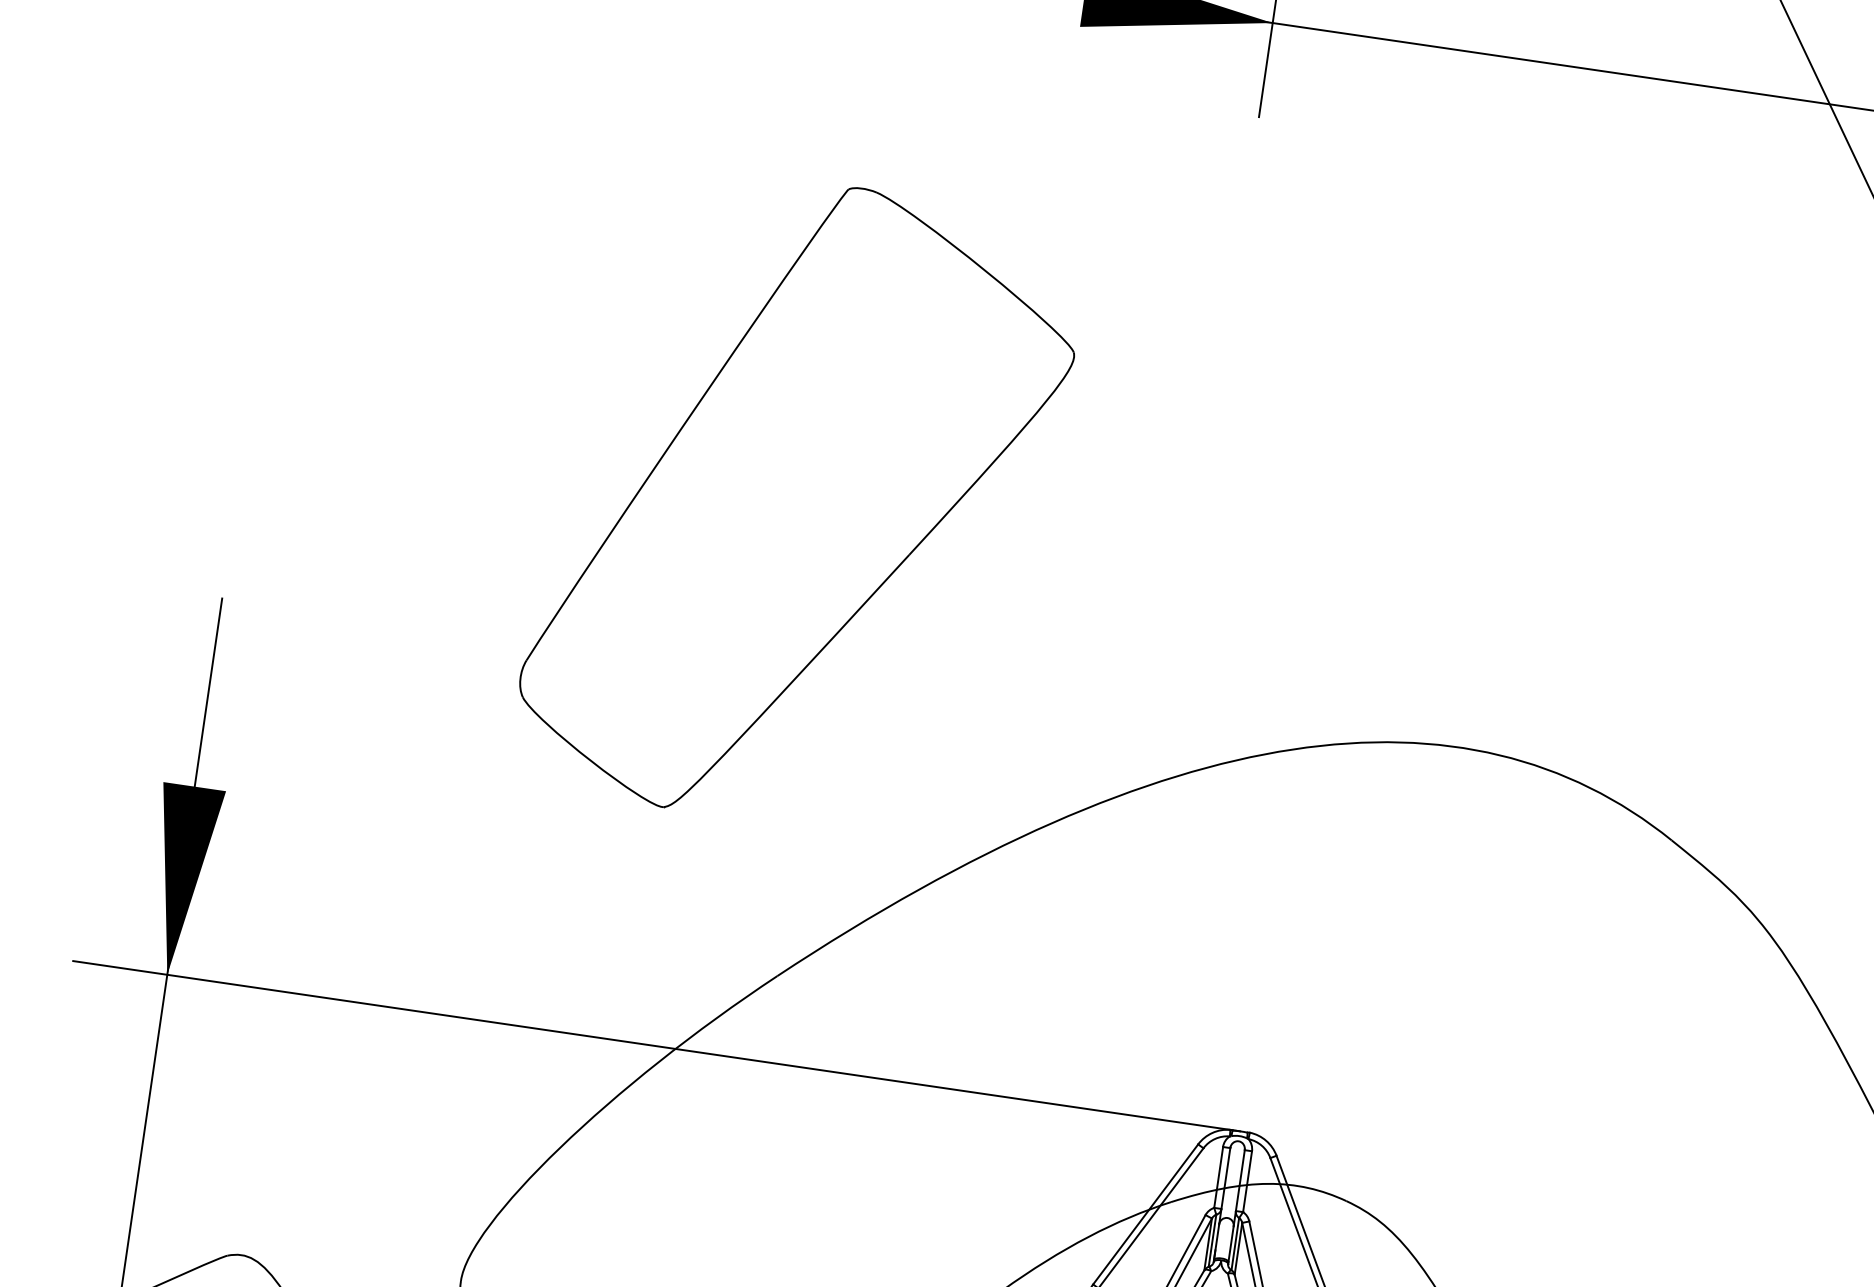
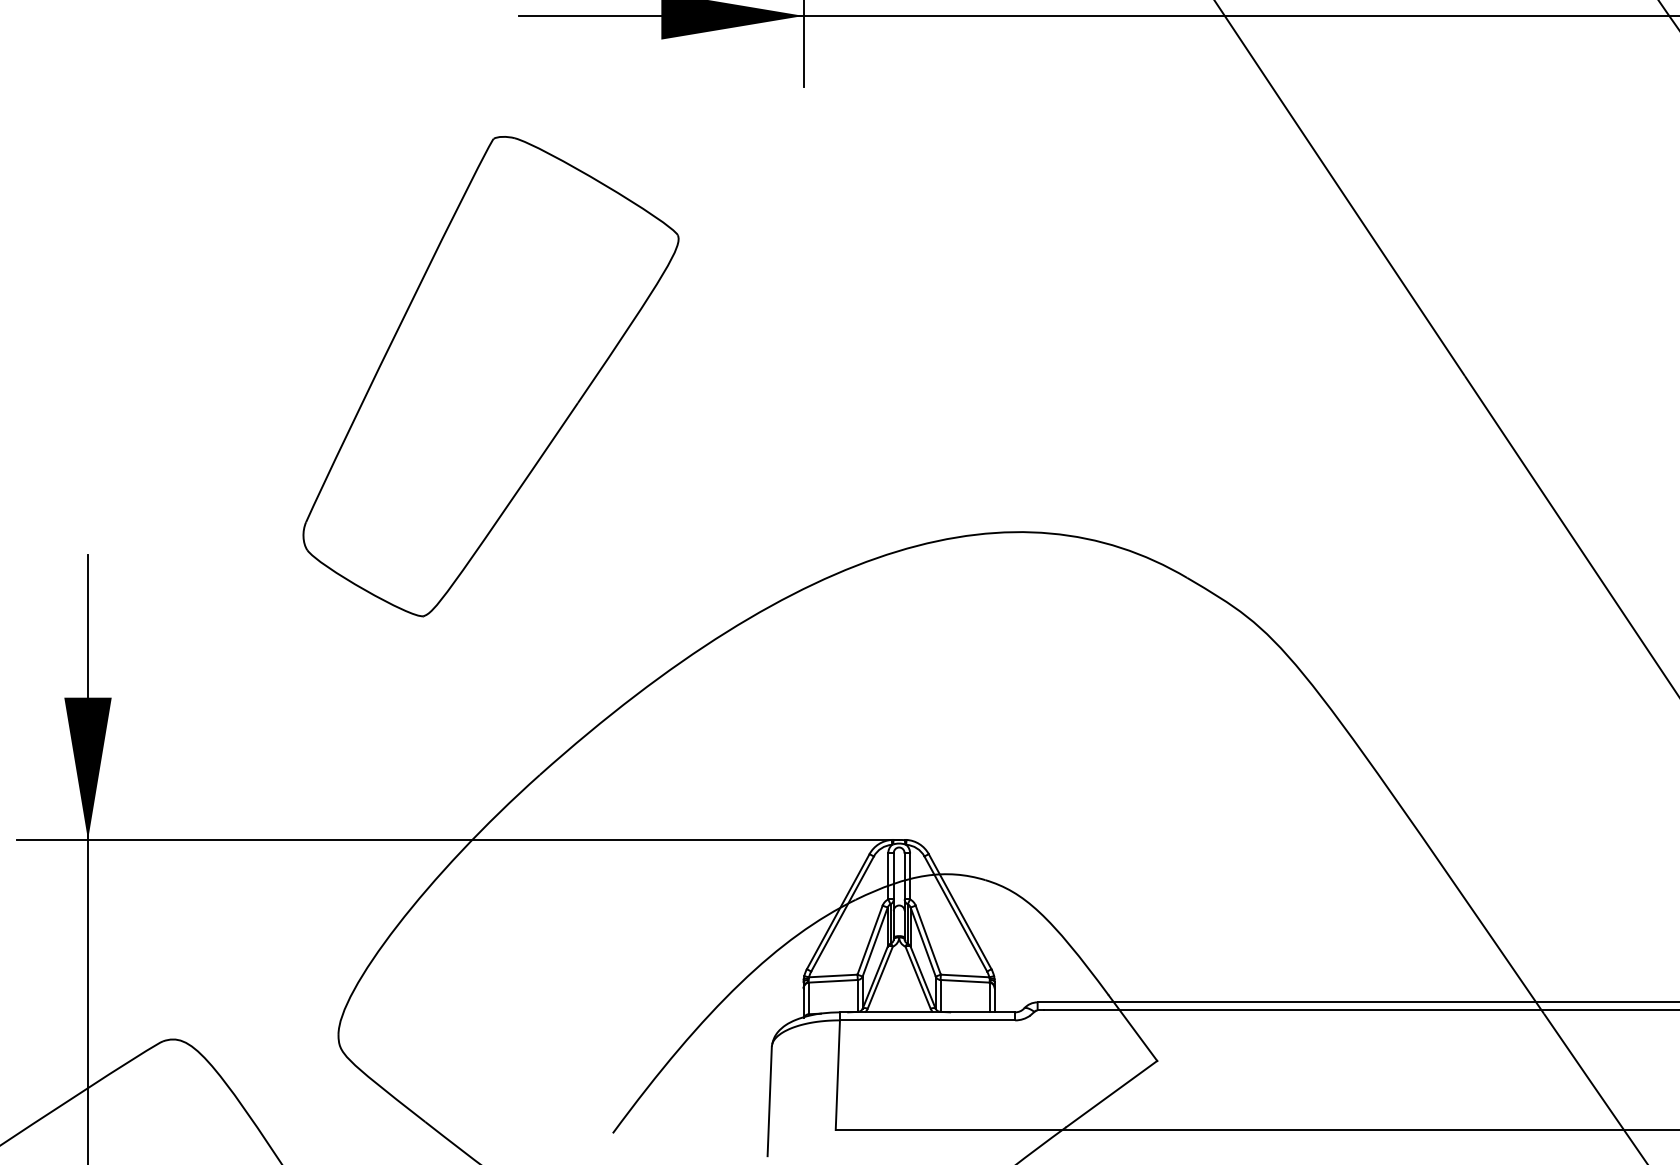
part: (798, 503) -> (490, 376), moved

